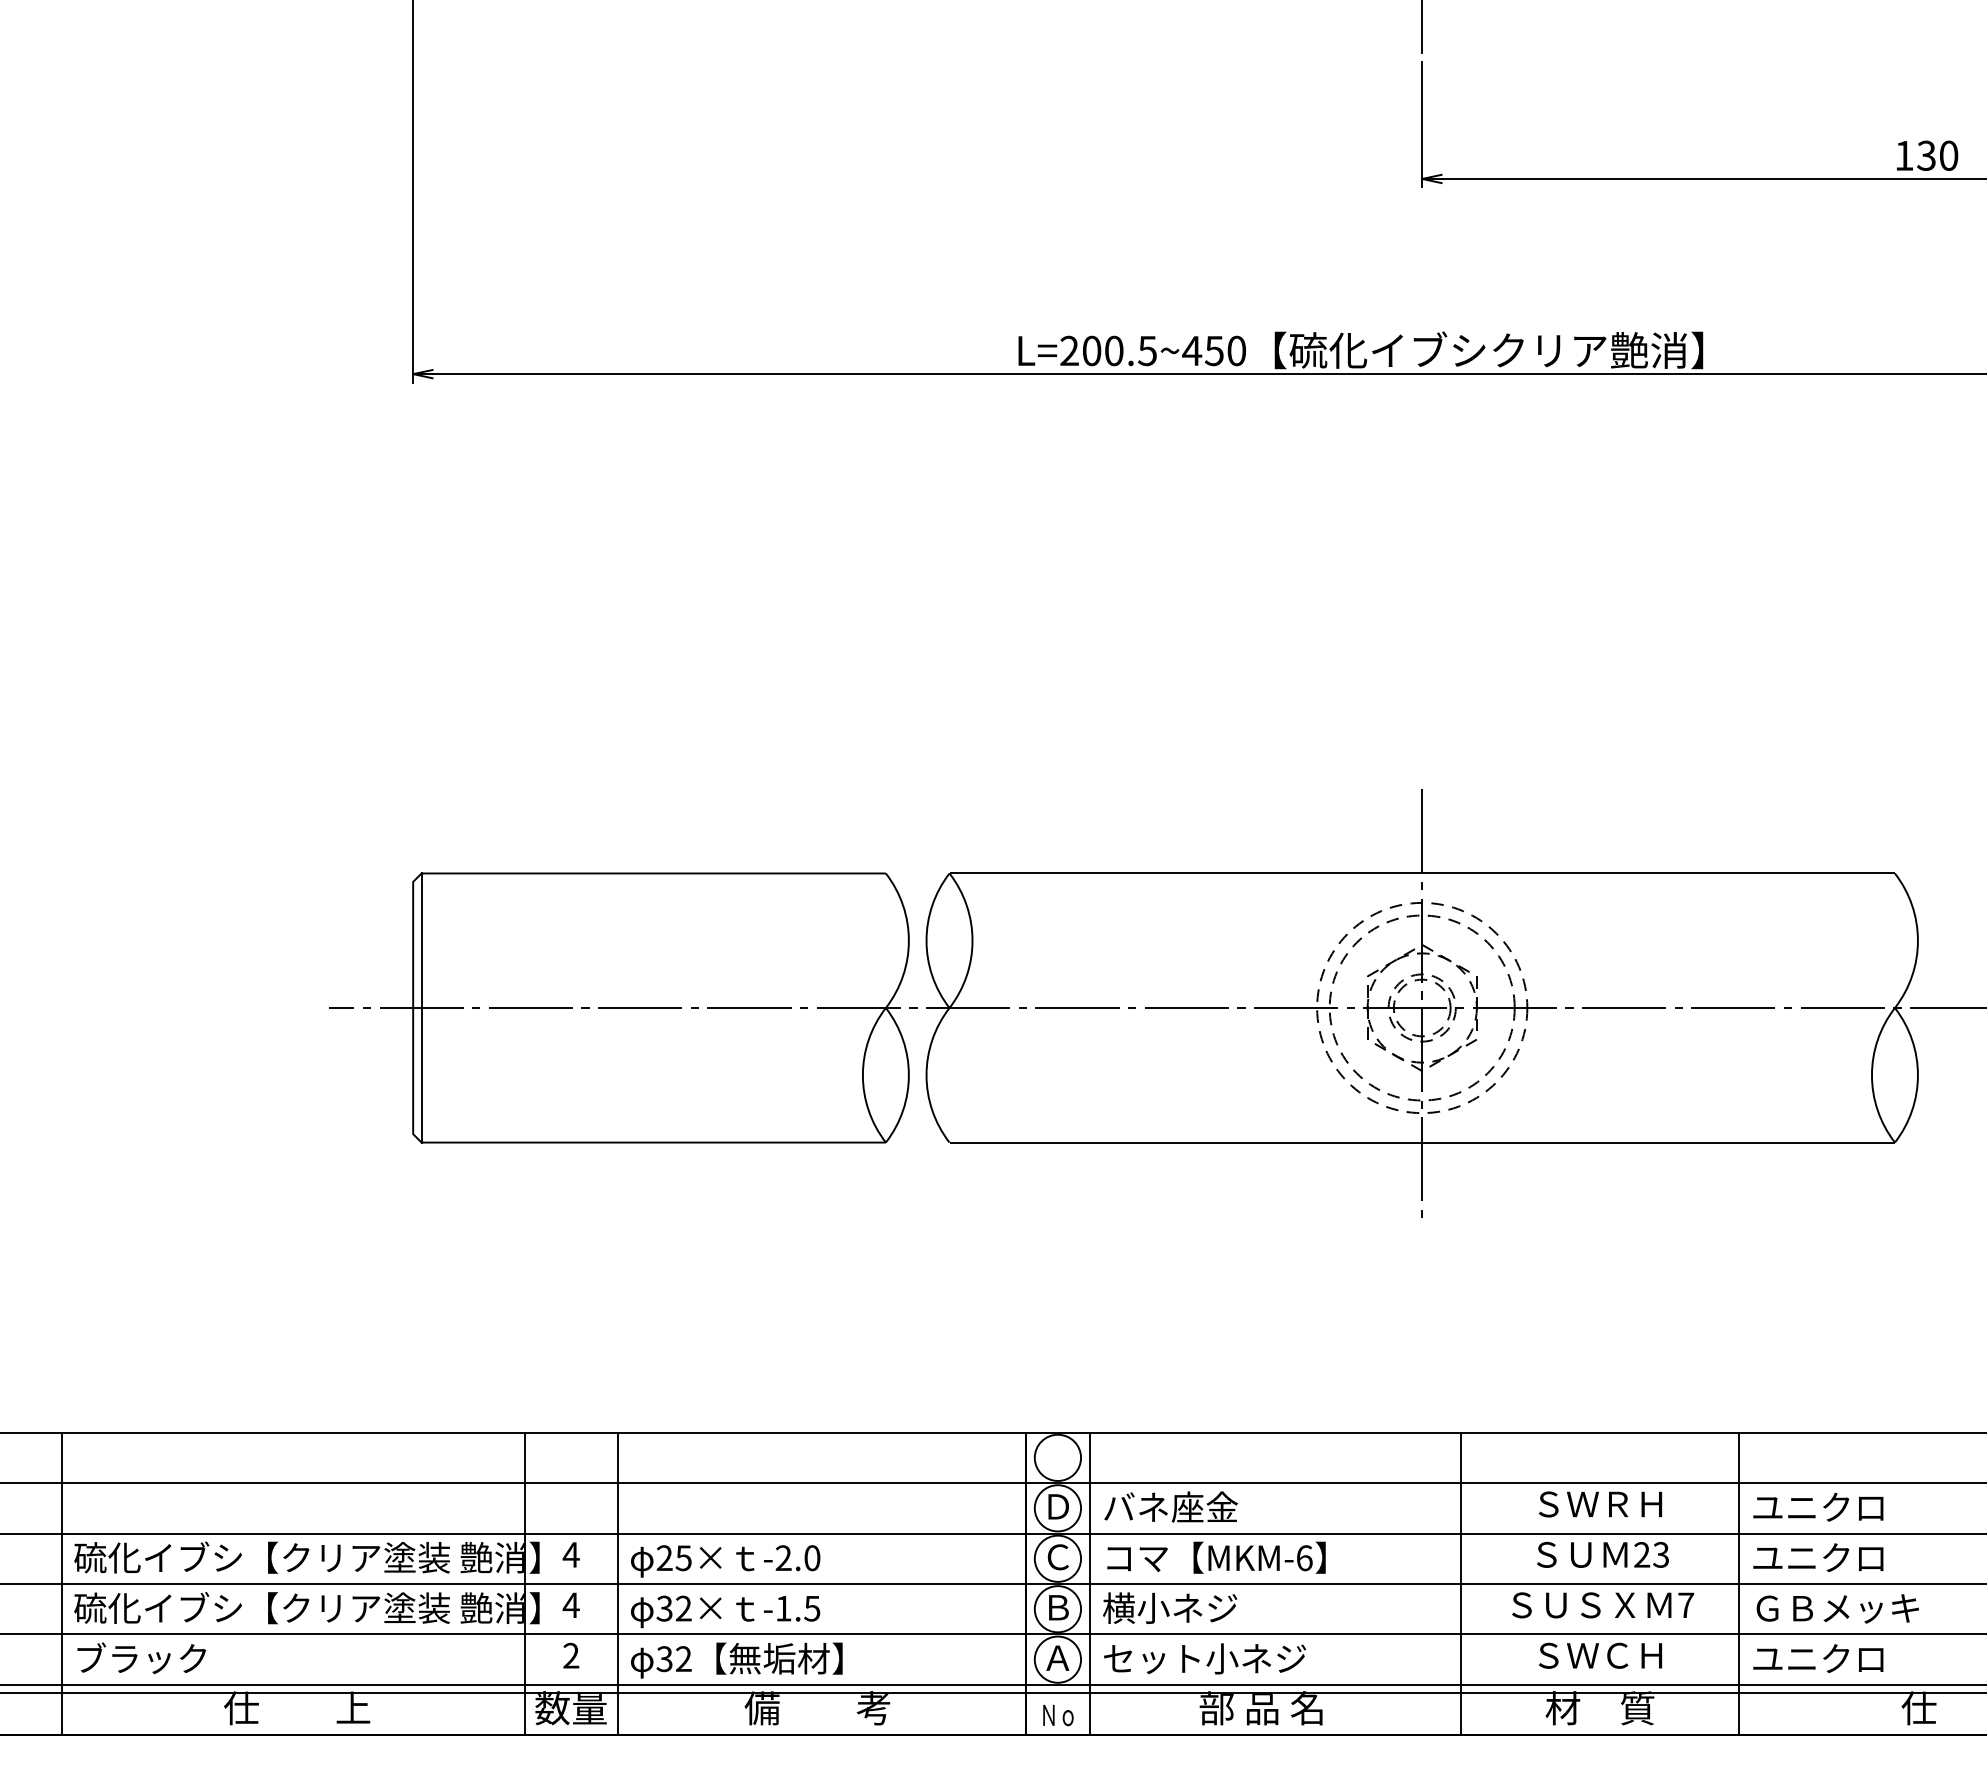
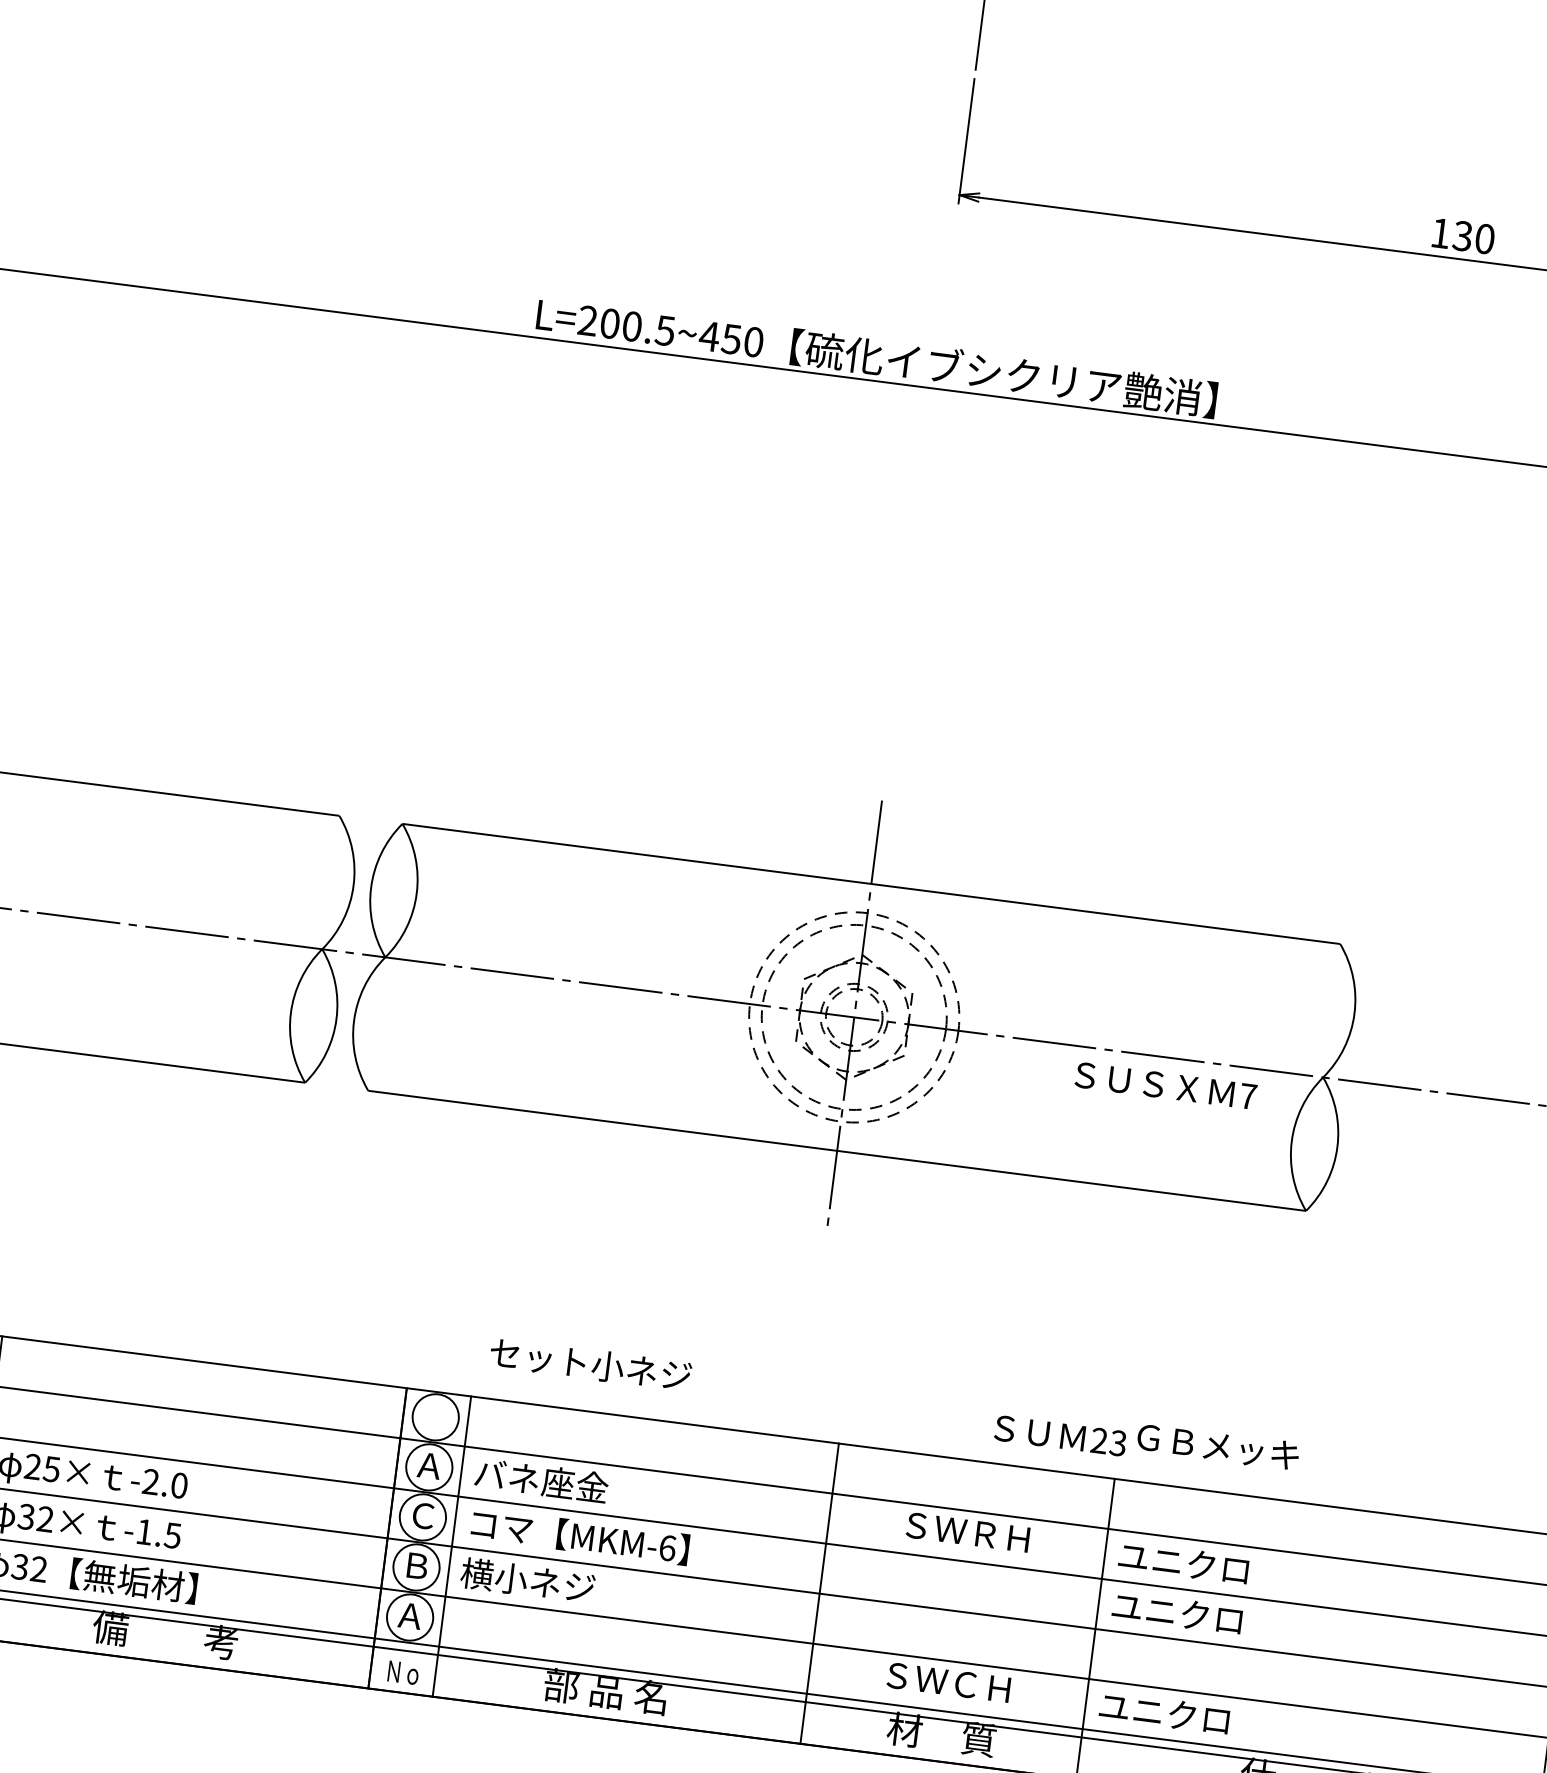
text: (1057, 1506) -> (429, 1465), Ｄ -> Ａ
text: (1602, 1554) -> (1060, 1435), moved
text: (1603, 1605) -> (1166, 1086), moved
text: (1837, 1608) -> (1217, 1446), moved
text: (1205, 1658) -> (591, 1364), moved

